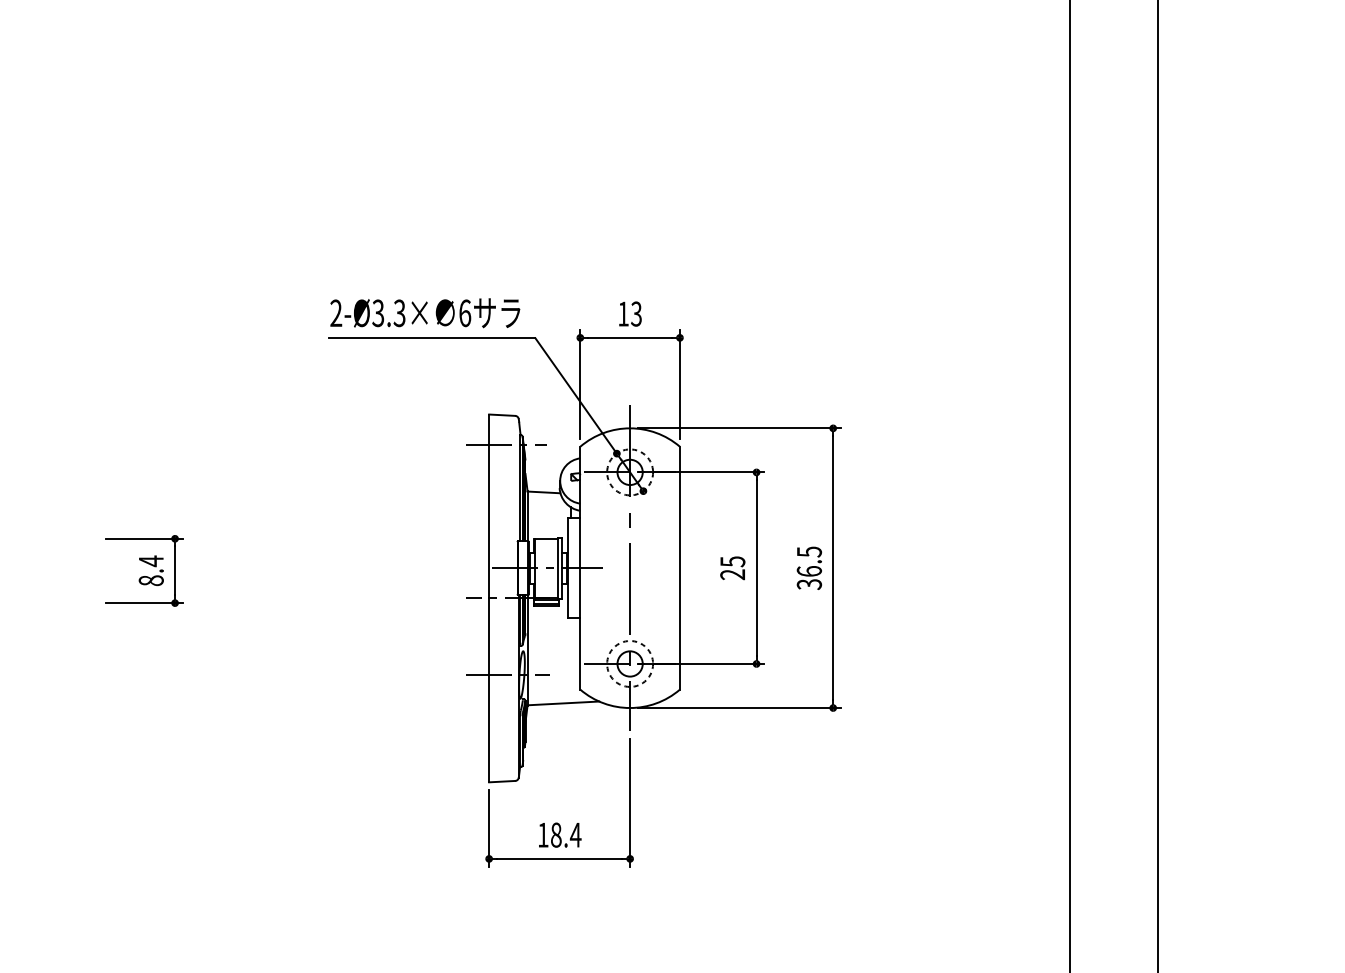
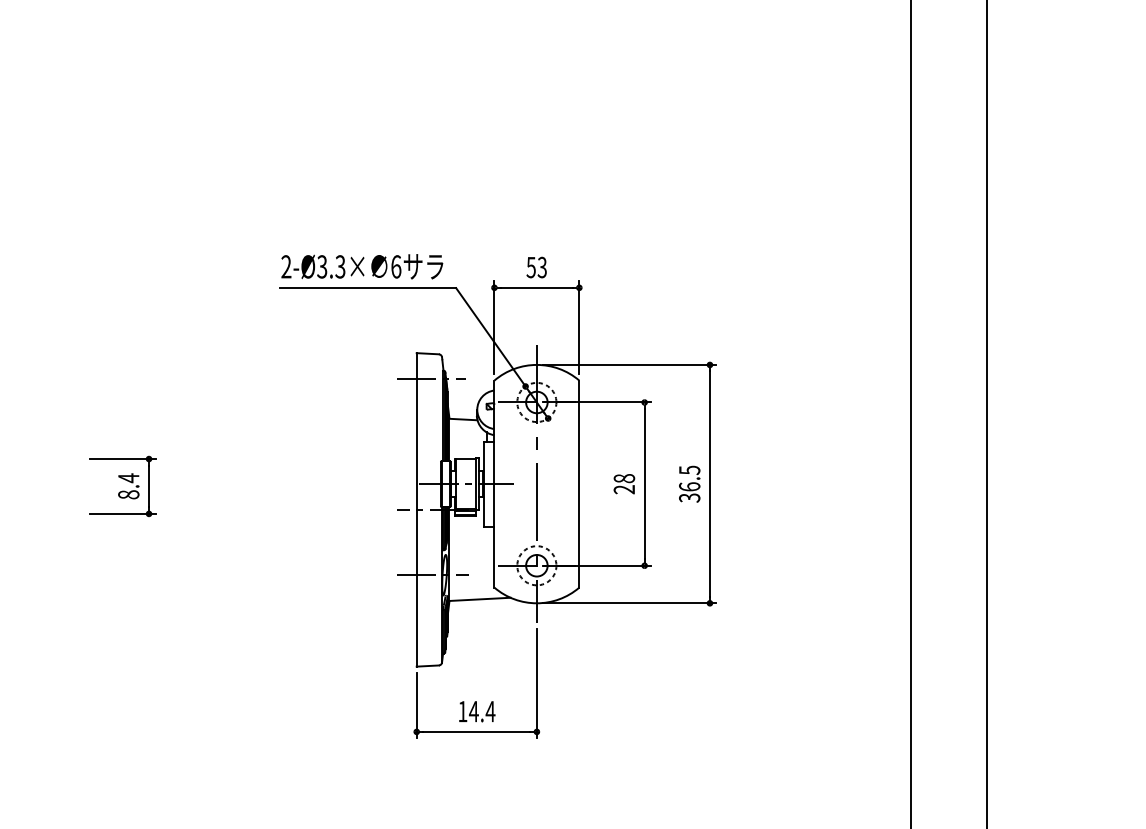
text: (623, 313) -> (531, 267), 13 -> 53
text: (732, 561) -> (624, 478), 25 -> 28
text: (556, 834) -> (474, 711), 18.4 -> 14.4

